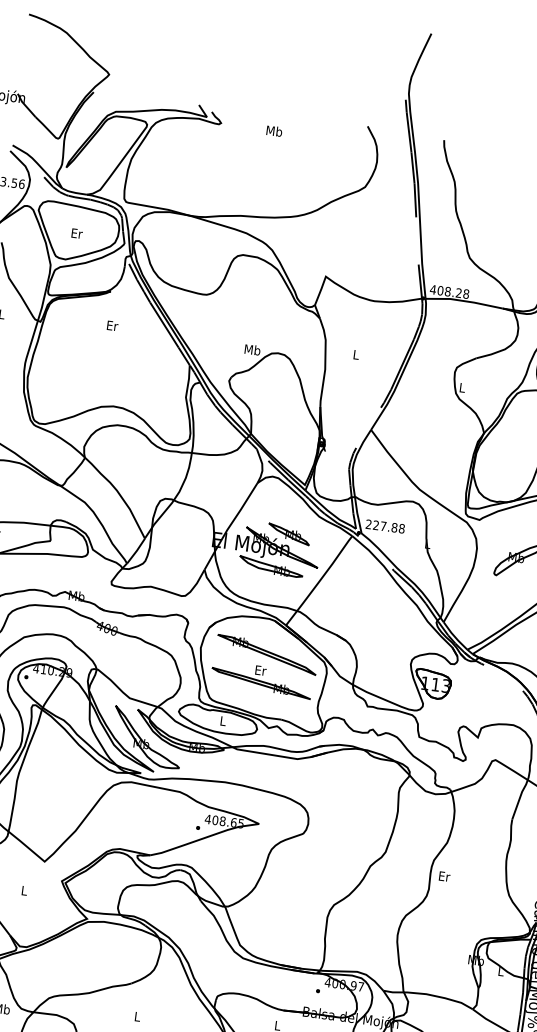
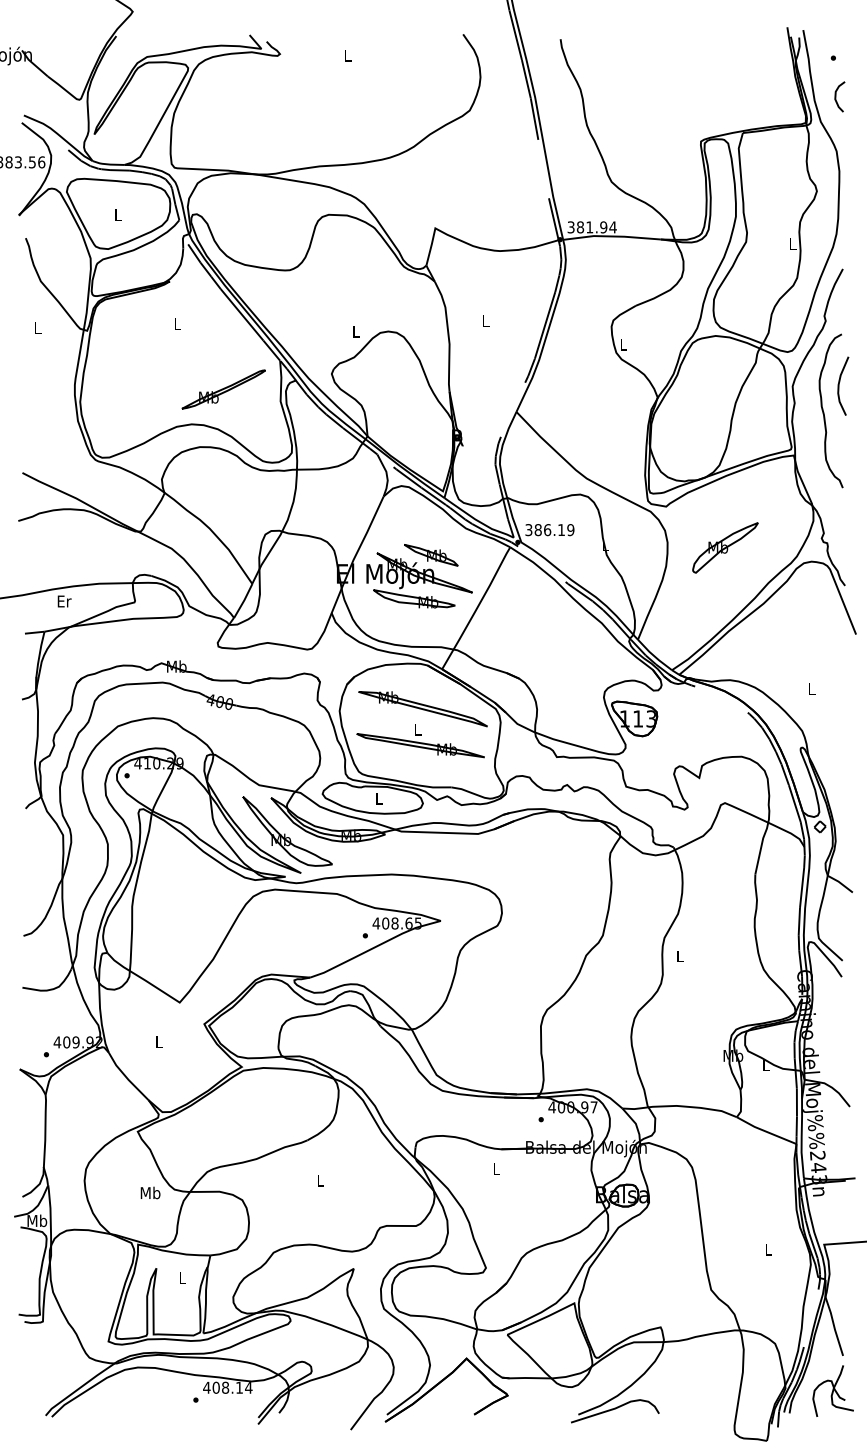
text: (274, 131) -> (347, 55), Mb -> L
text: (77, 233) -> (118, 214), Er -> L
text: (449, 291) -> (591, 227), 408.28 -> 381.94
text: (112, 326) -> (177, 324), Er -> L
text: (252, 349) -> (355, 331), Mb -> L
part: (142, 382) -> (223, 389), added
text: (385, 526) -> (549, 530), 227.88 -> 386.19
text: (261, 670) -> (418, 729), Er -> L
text: (444, 876) -> (680, 956), Er -> L

